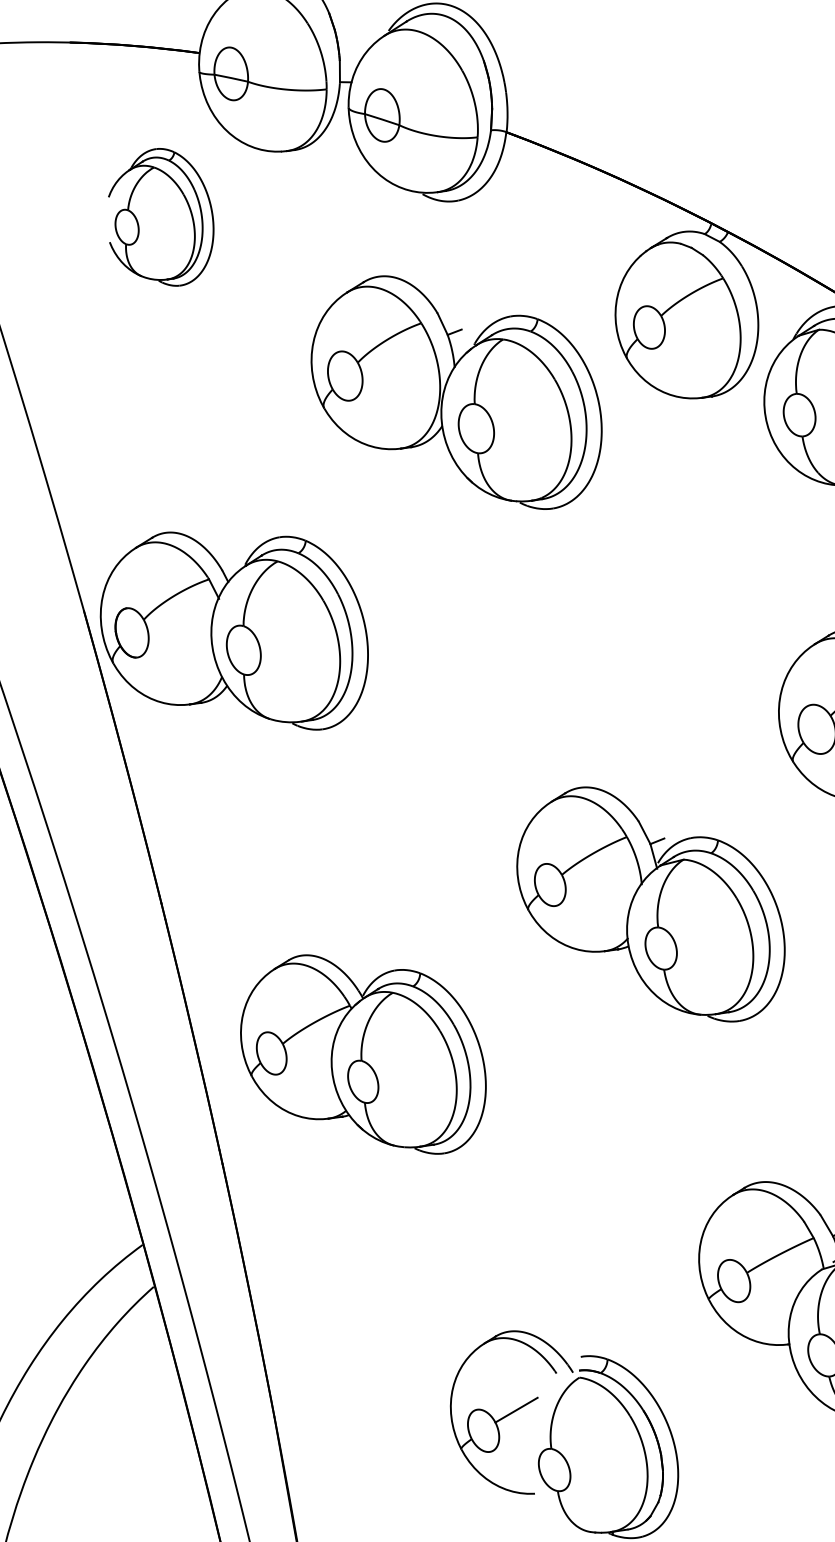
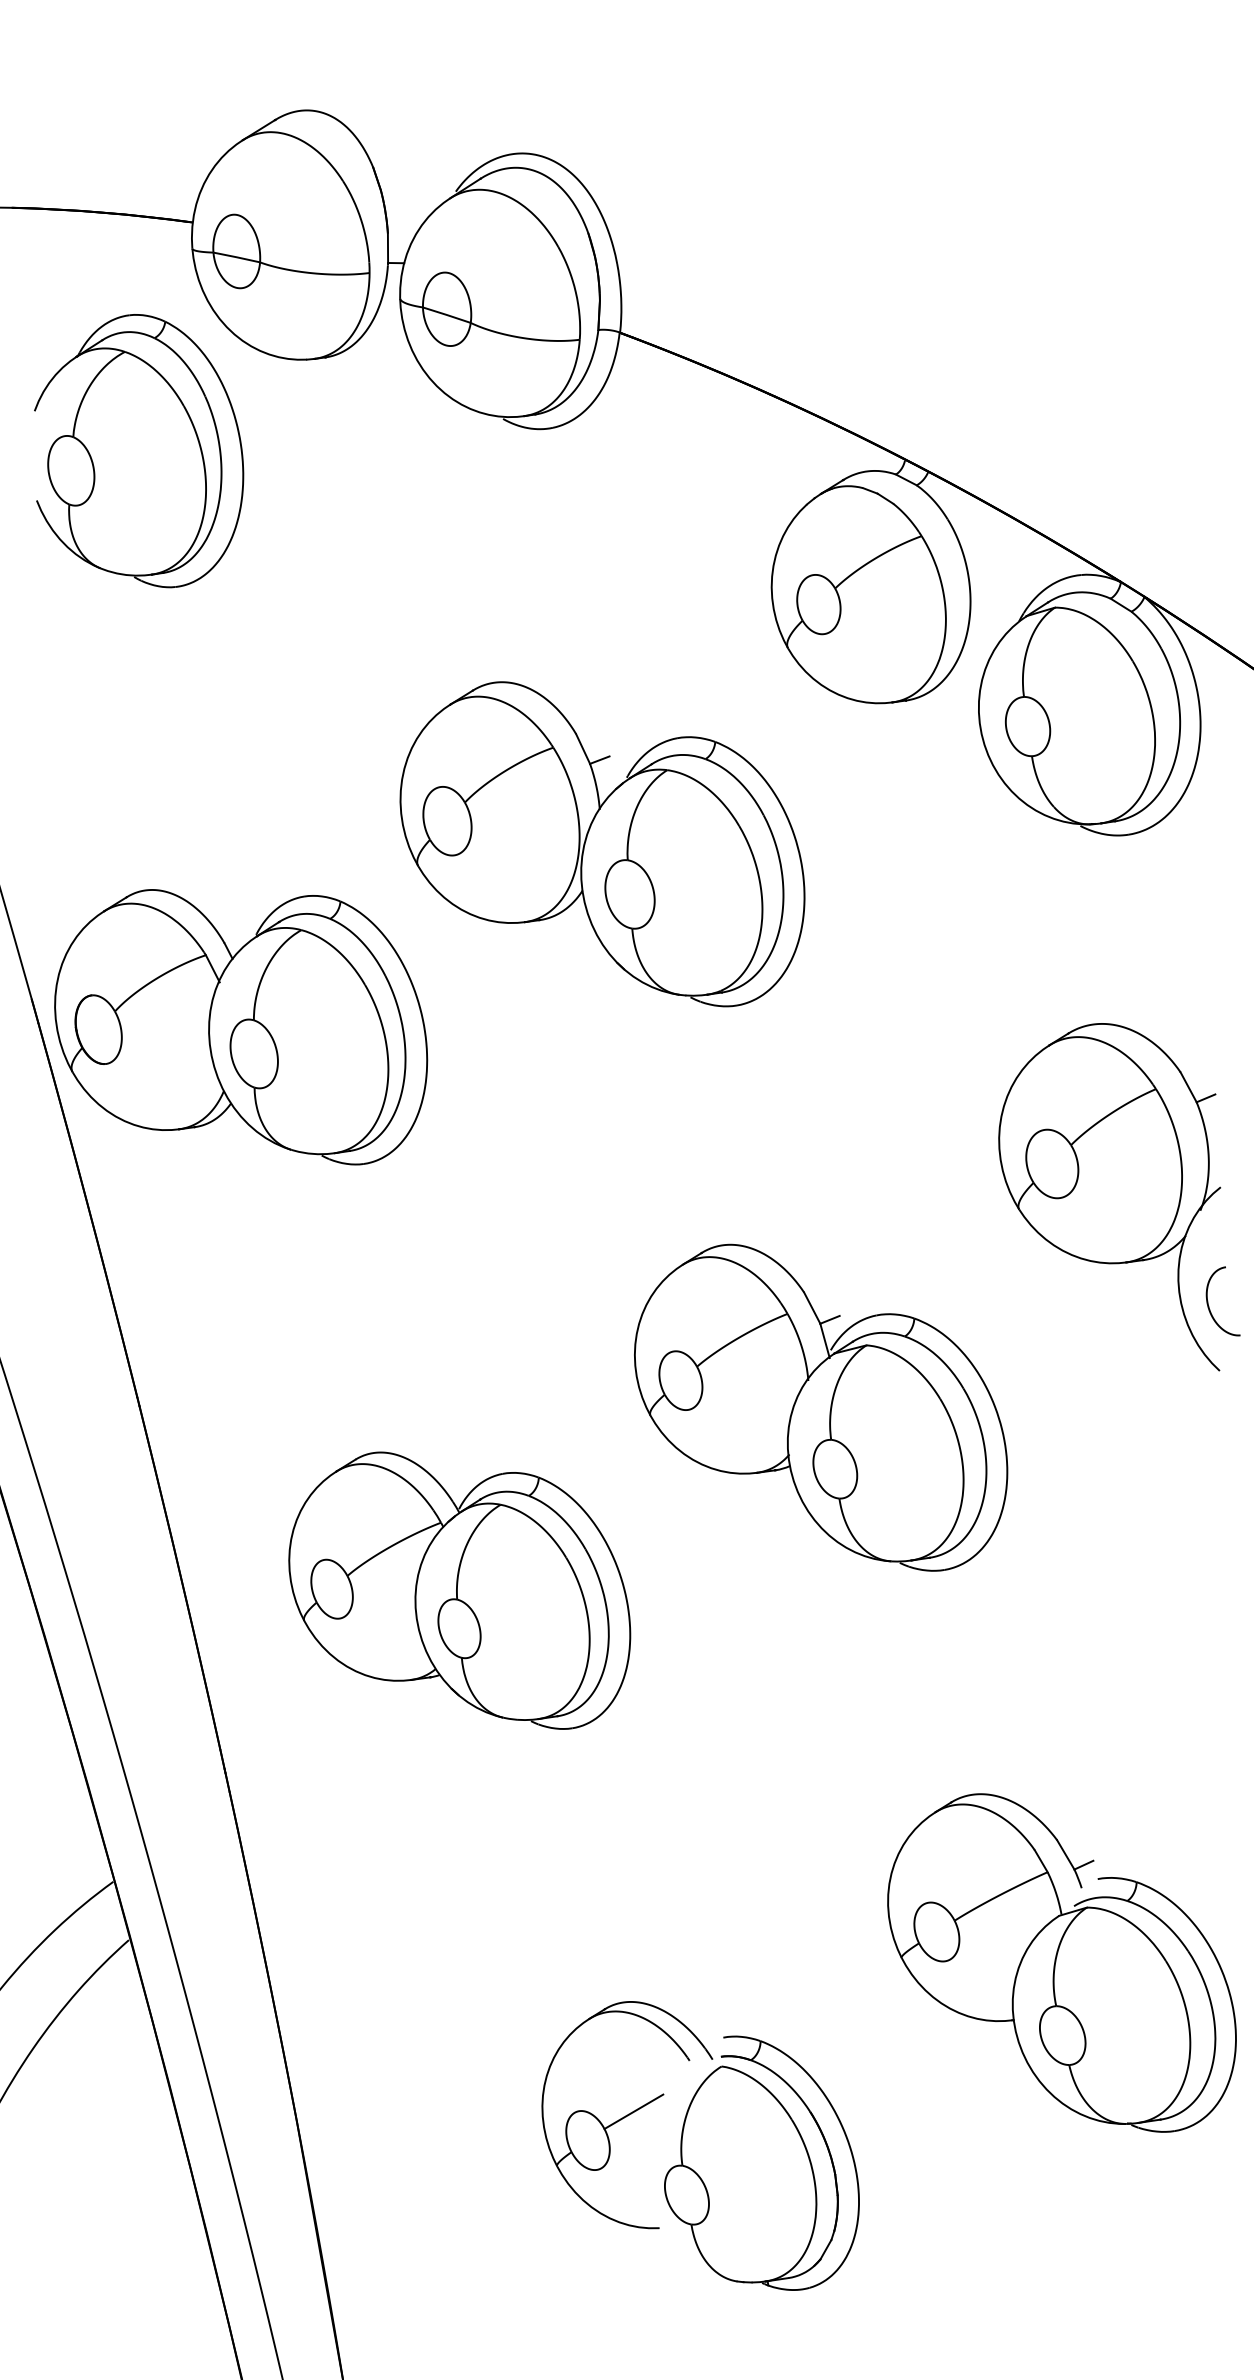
part: (161, 217) -> (139, 451), size x1.43
part: (456, 392) -> (602, 844), moved
part: (363, 1054) -> (459, 1590), moved

